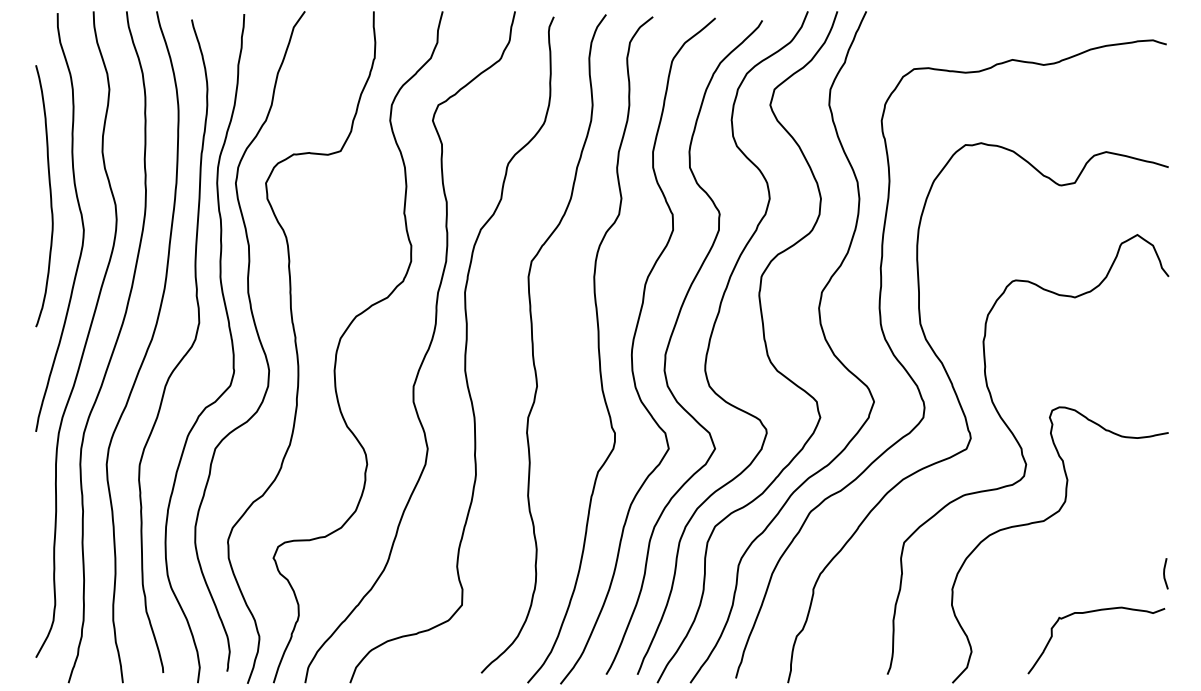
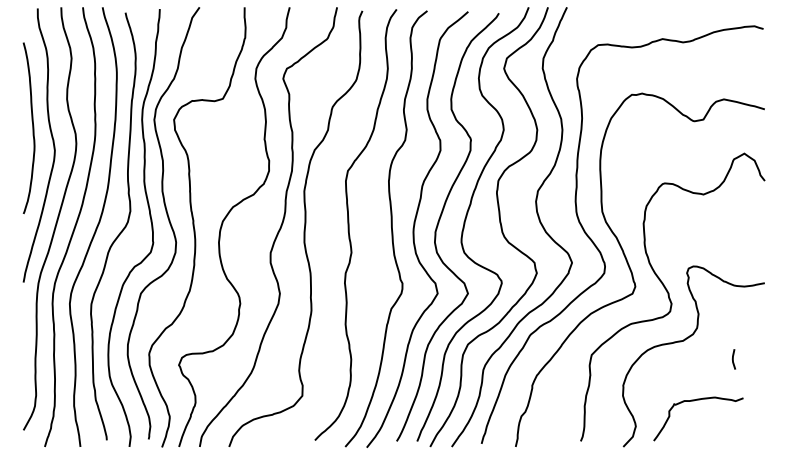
line: (1165, 573) -> (733, 359), moved
curve: (1090, 613) -> (694, 401), moved

